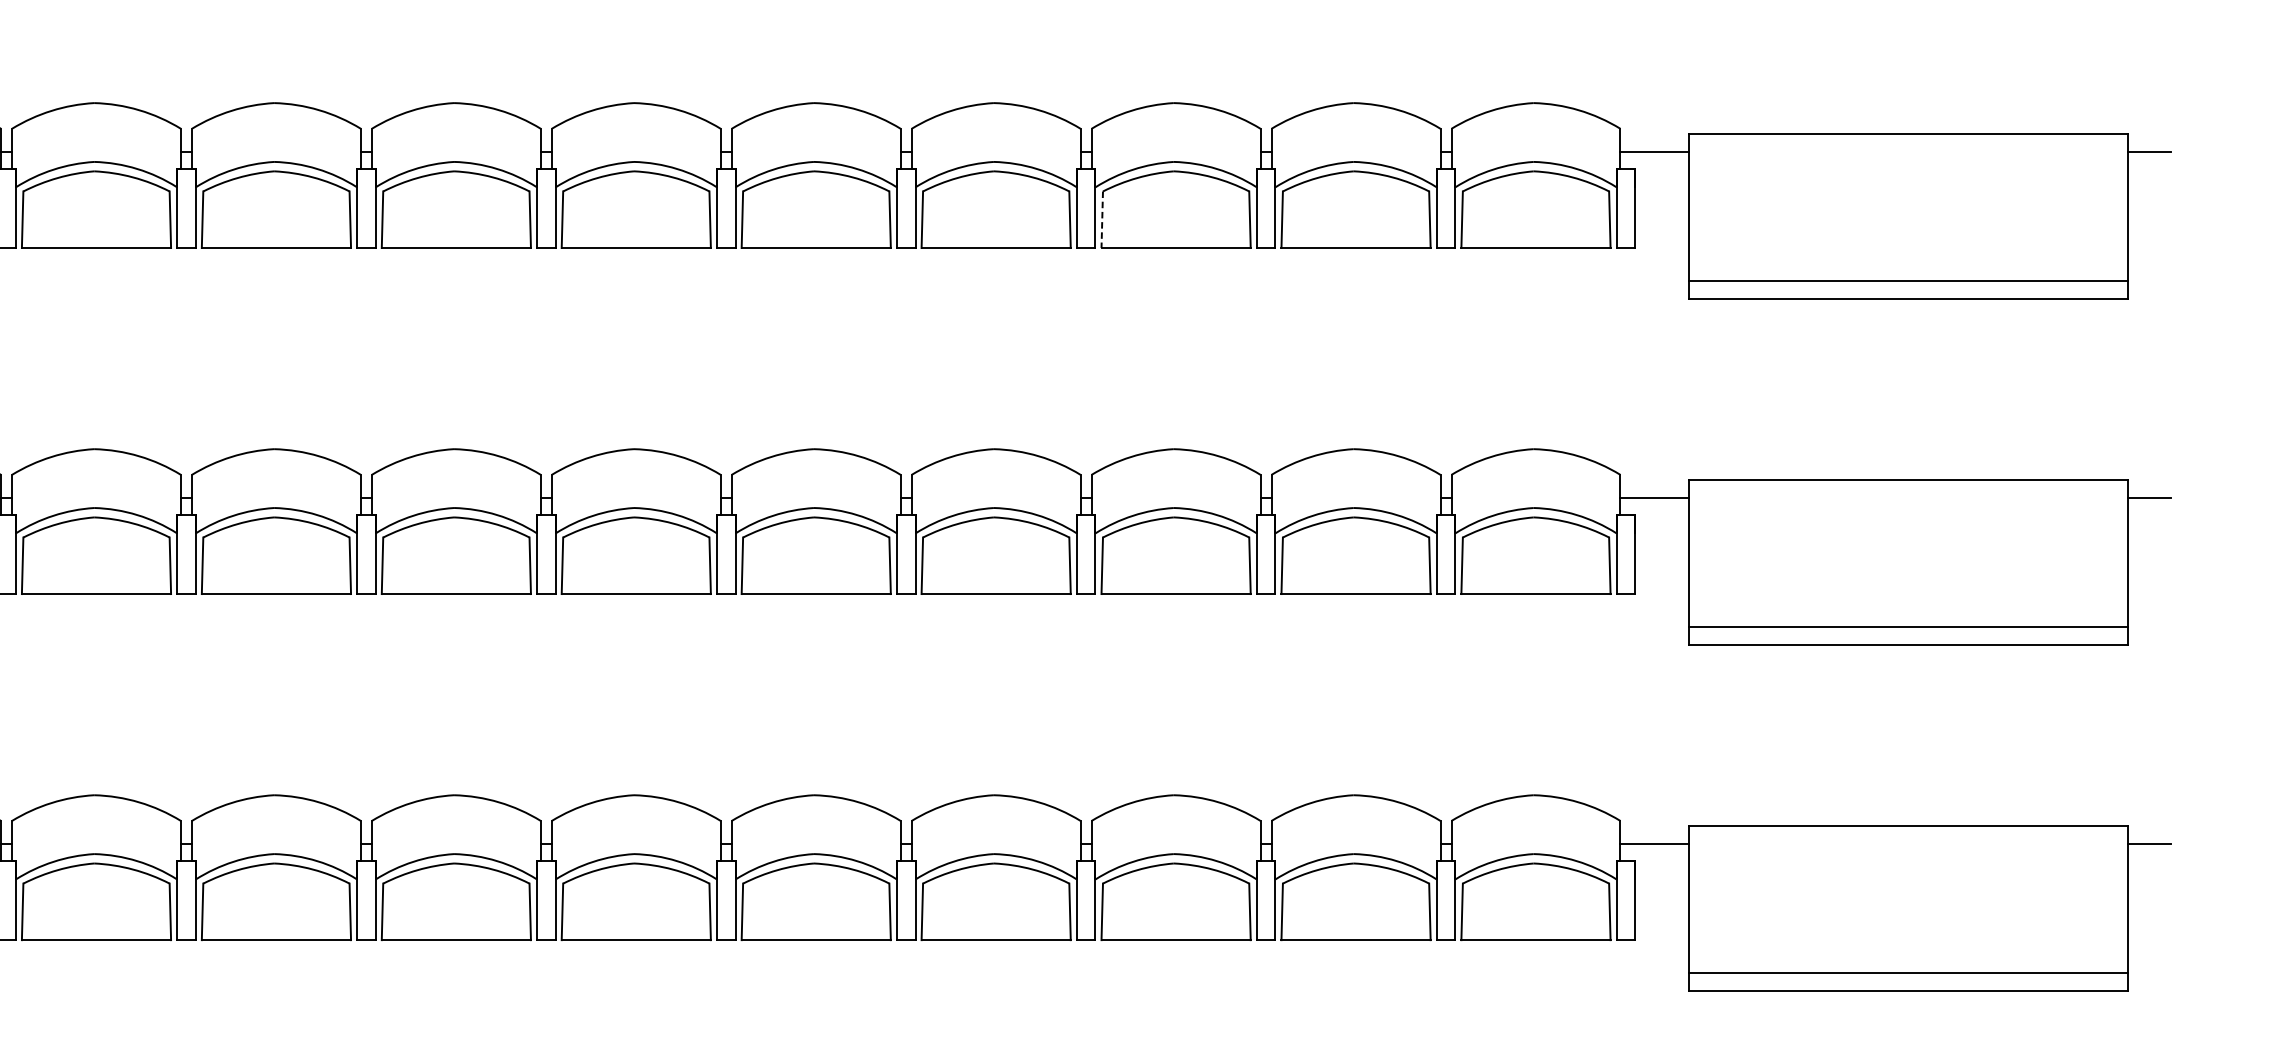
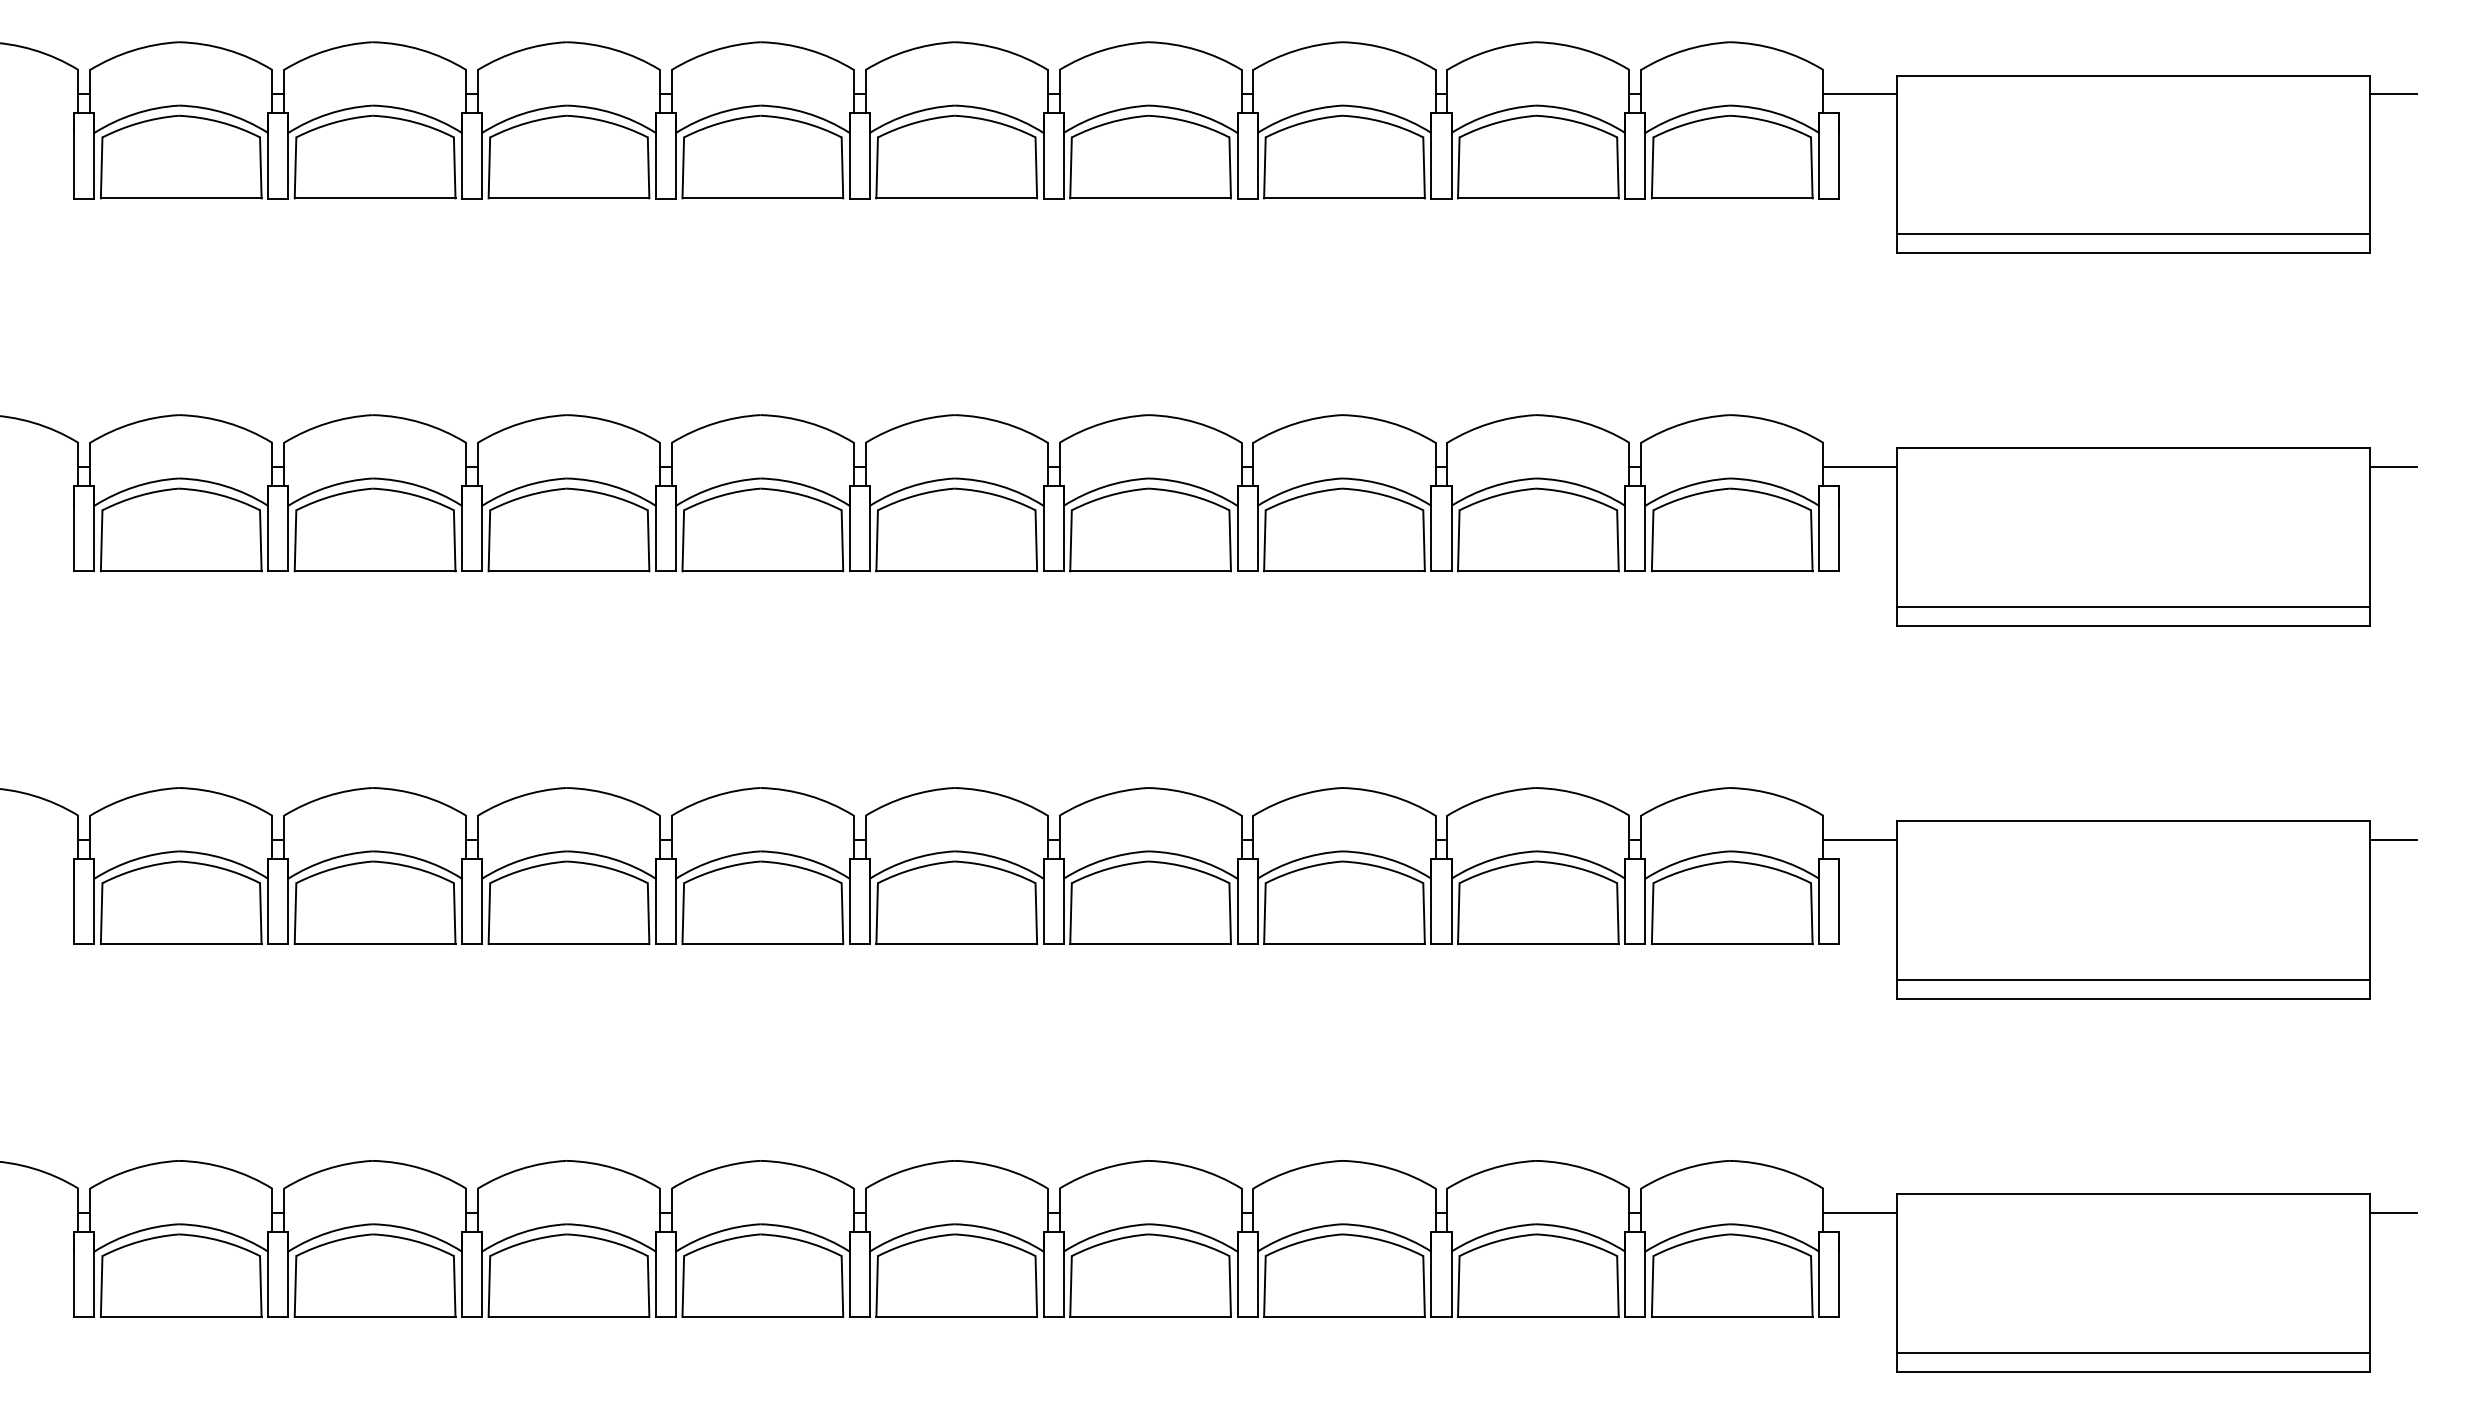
line: (1101, 220) -> (1264, 168), dashed -> solid

